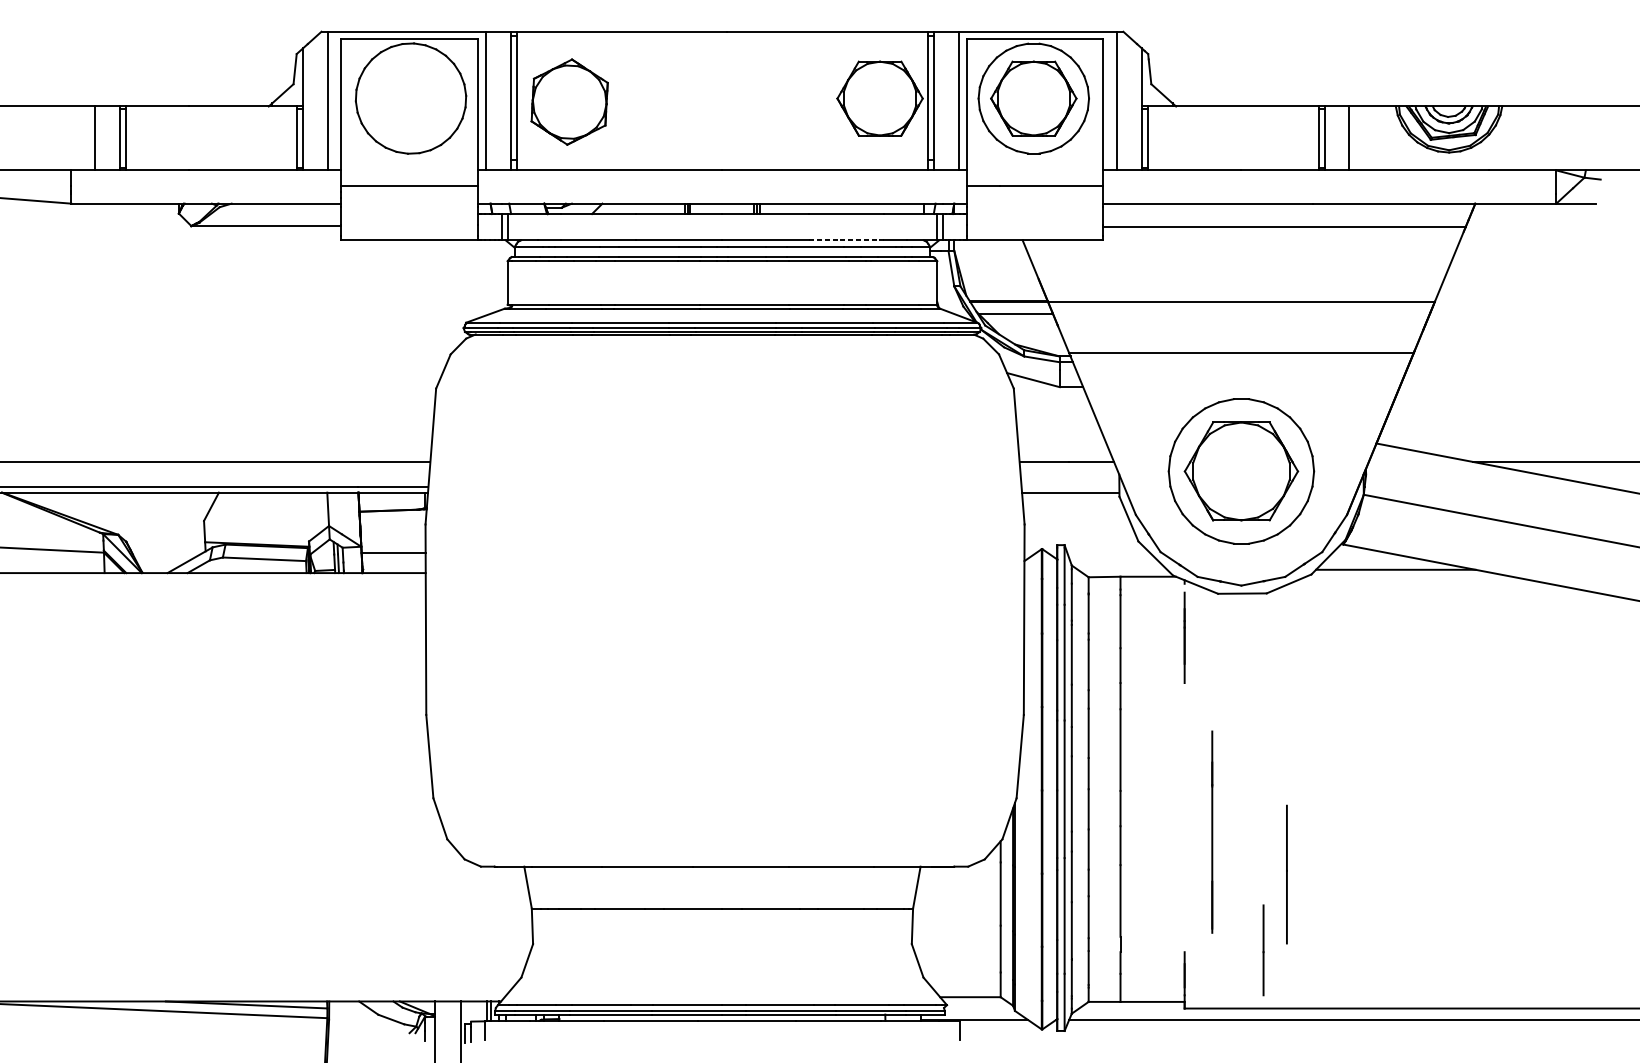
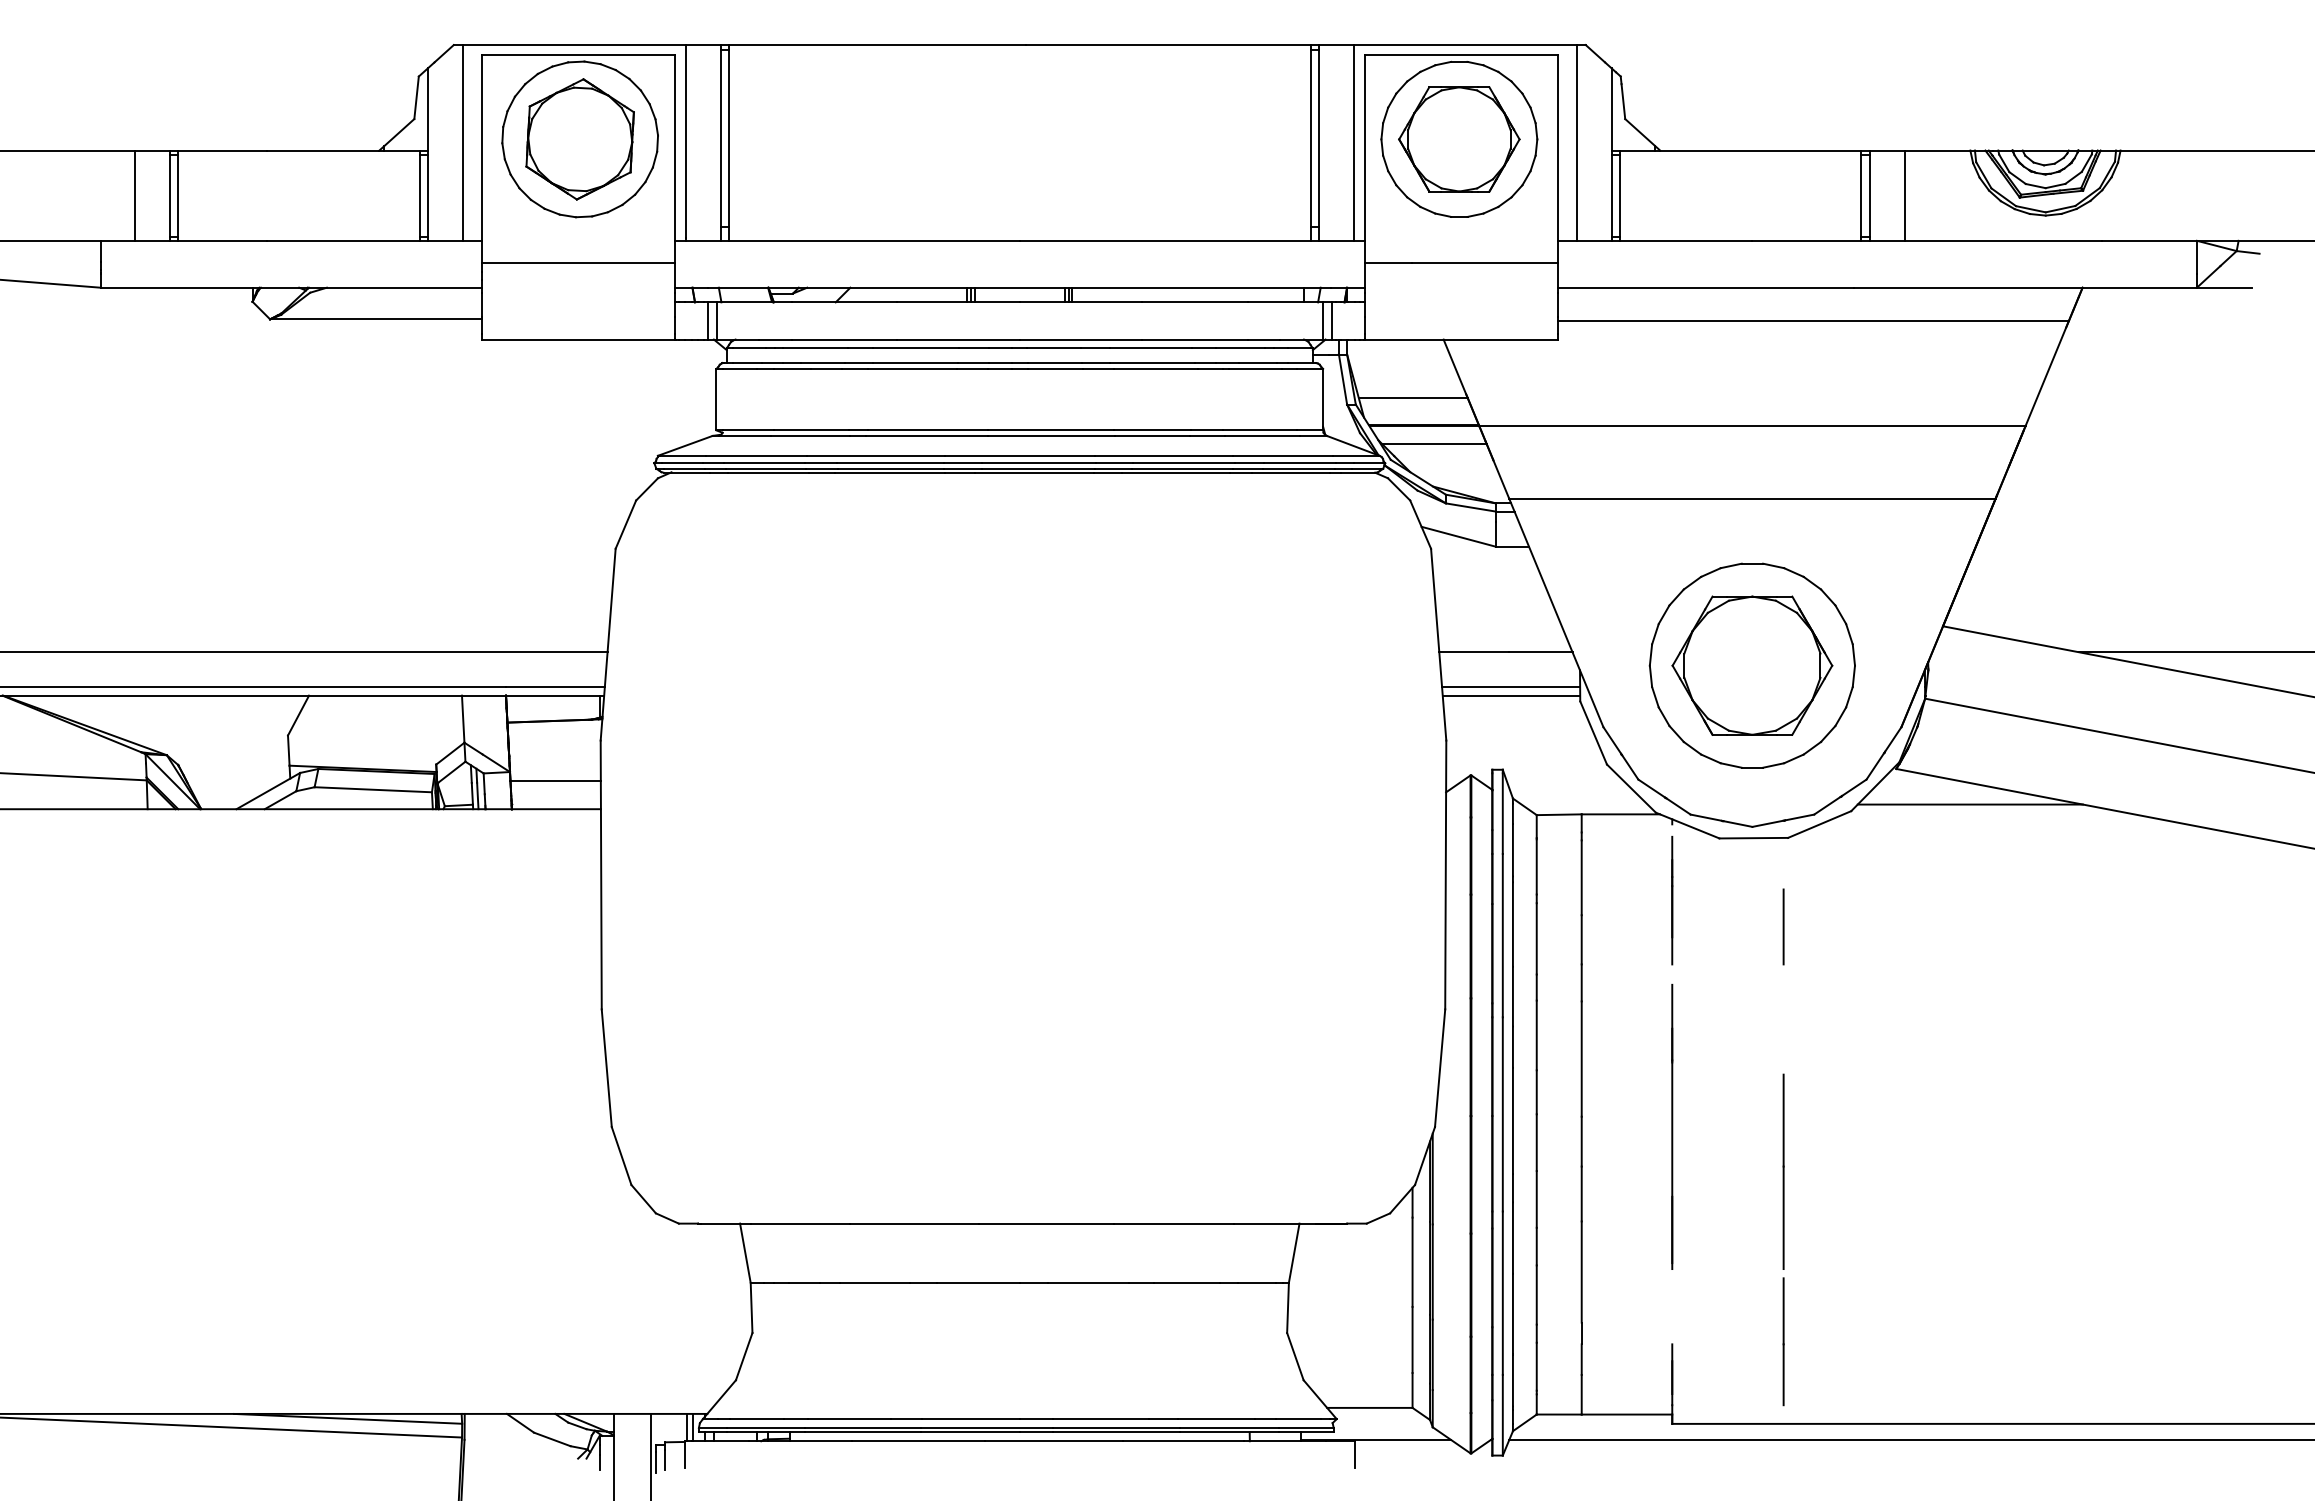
part: (880, 98) -> (1242, 139), removed
part: (569, 102) -> (579, 139), moved
line: (846, 240) -> (1195, 339), dashed -> solid
line: (1000, 282) -> (1412, 398), added
line: (1070, 486) -> (1511, 687), added
line: (1263, 656) -> (1783, 926), added
line: (1212, 831) -> (1672, 1126), moved
line: (1286, 874) -> (1783, 1171), moved

